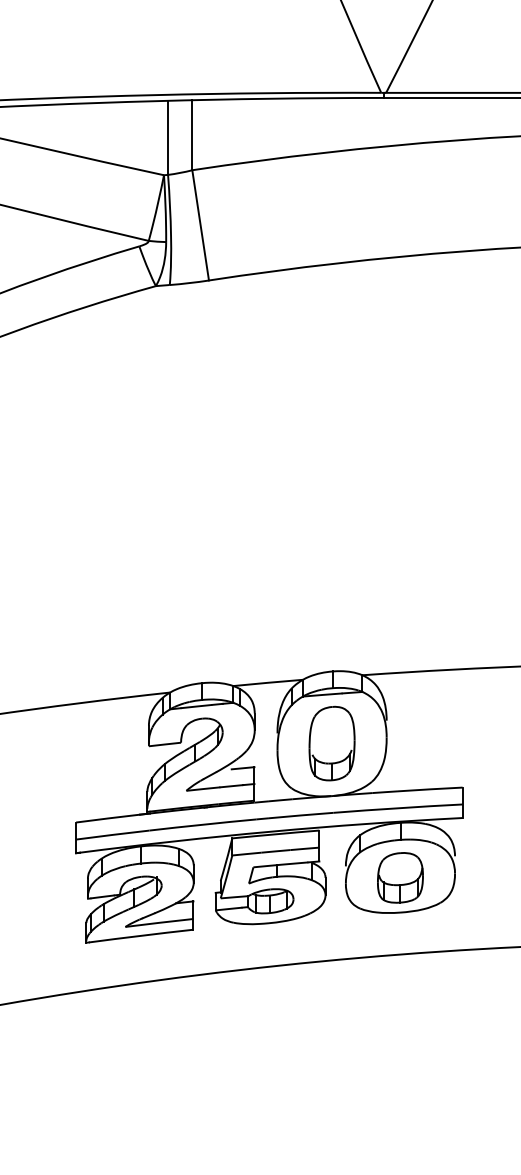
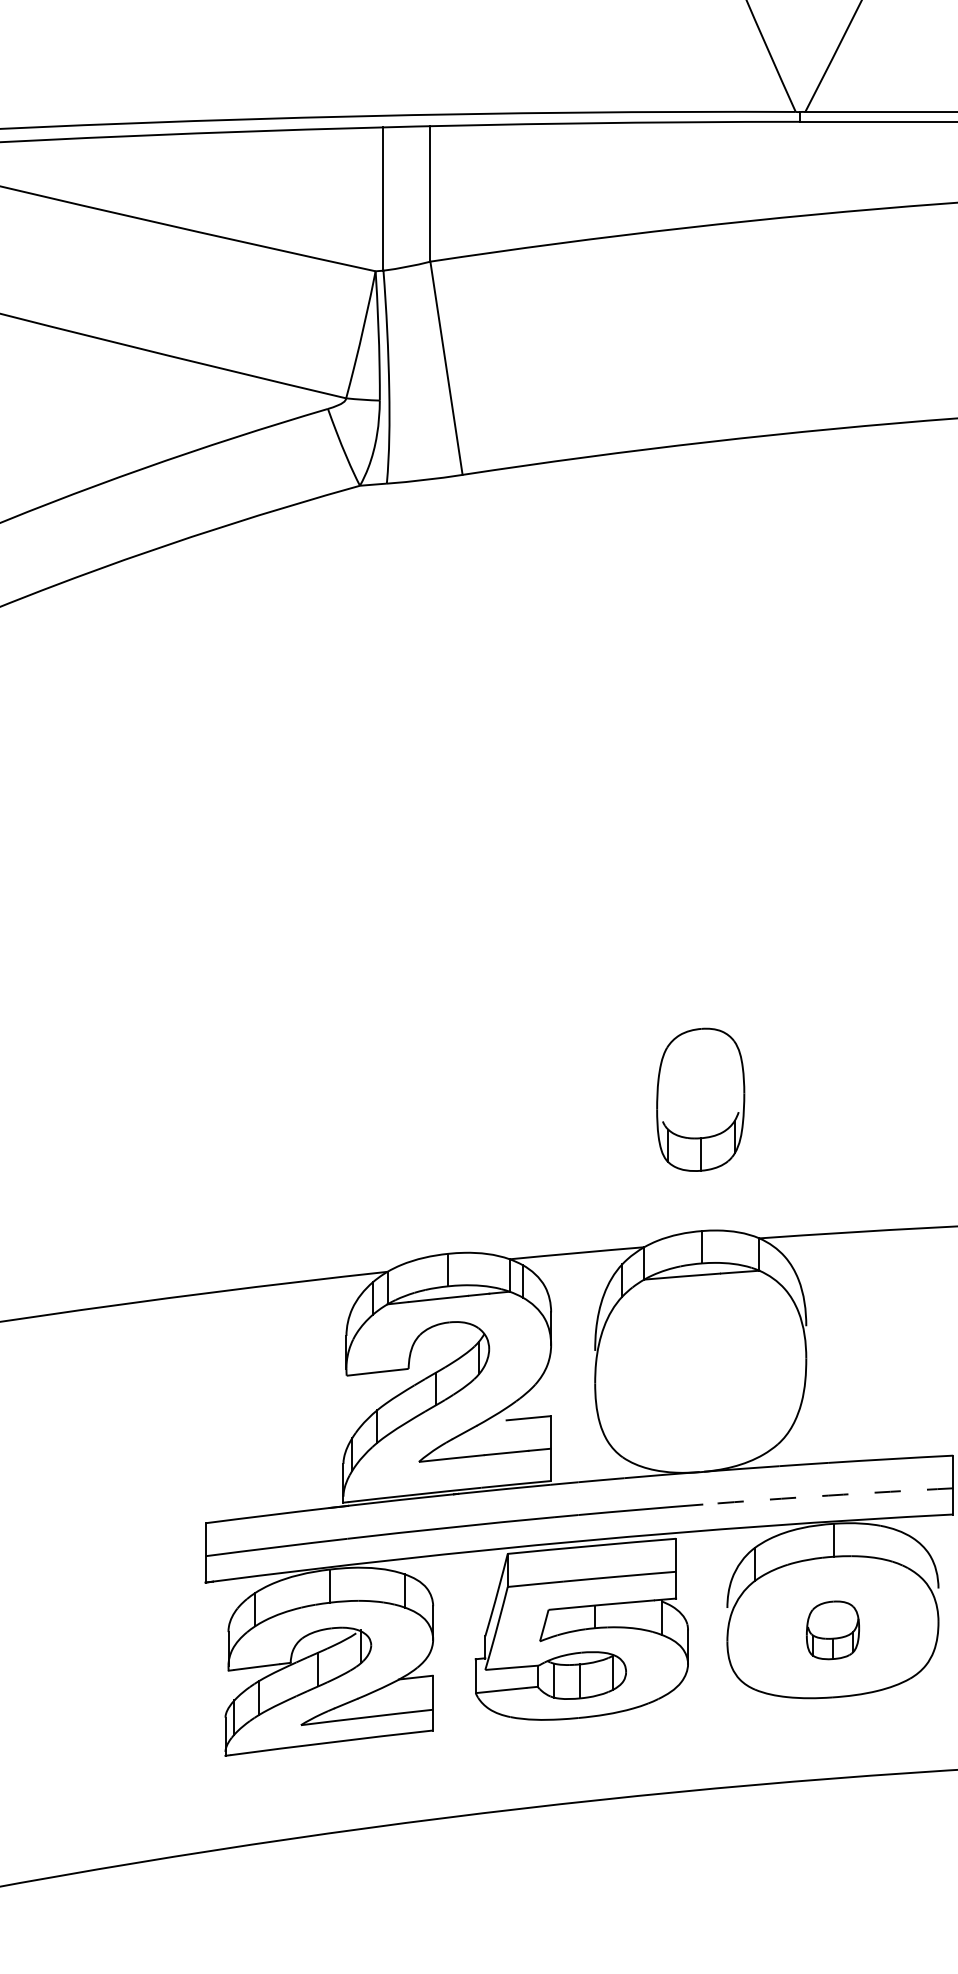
part: (331, 743) -> (699, 1099), moved
arc: (397, 808) -> (827, 1496), solid -> dashed
part: (400, 877) -> (833, 1629), size x0.6

